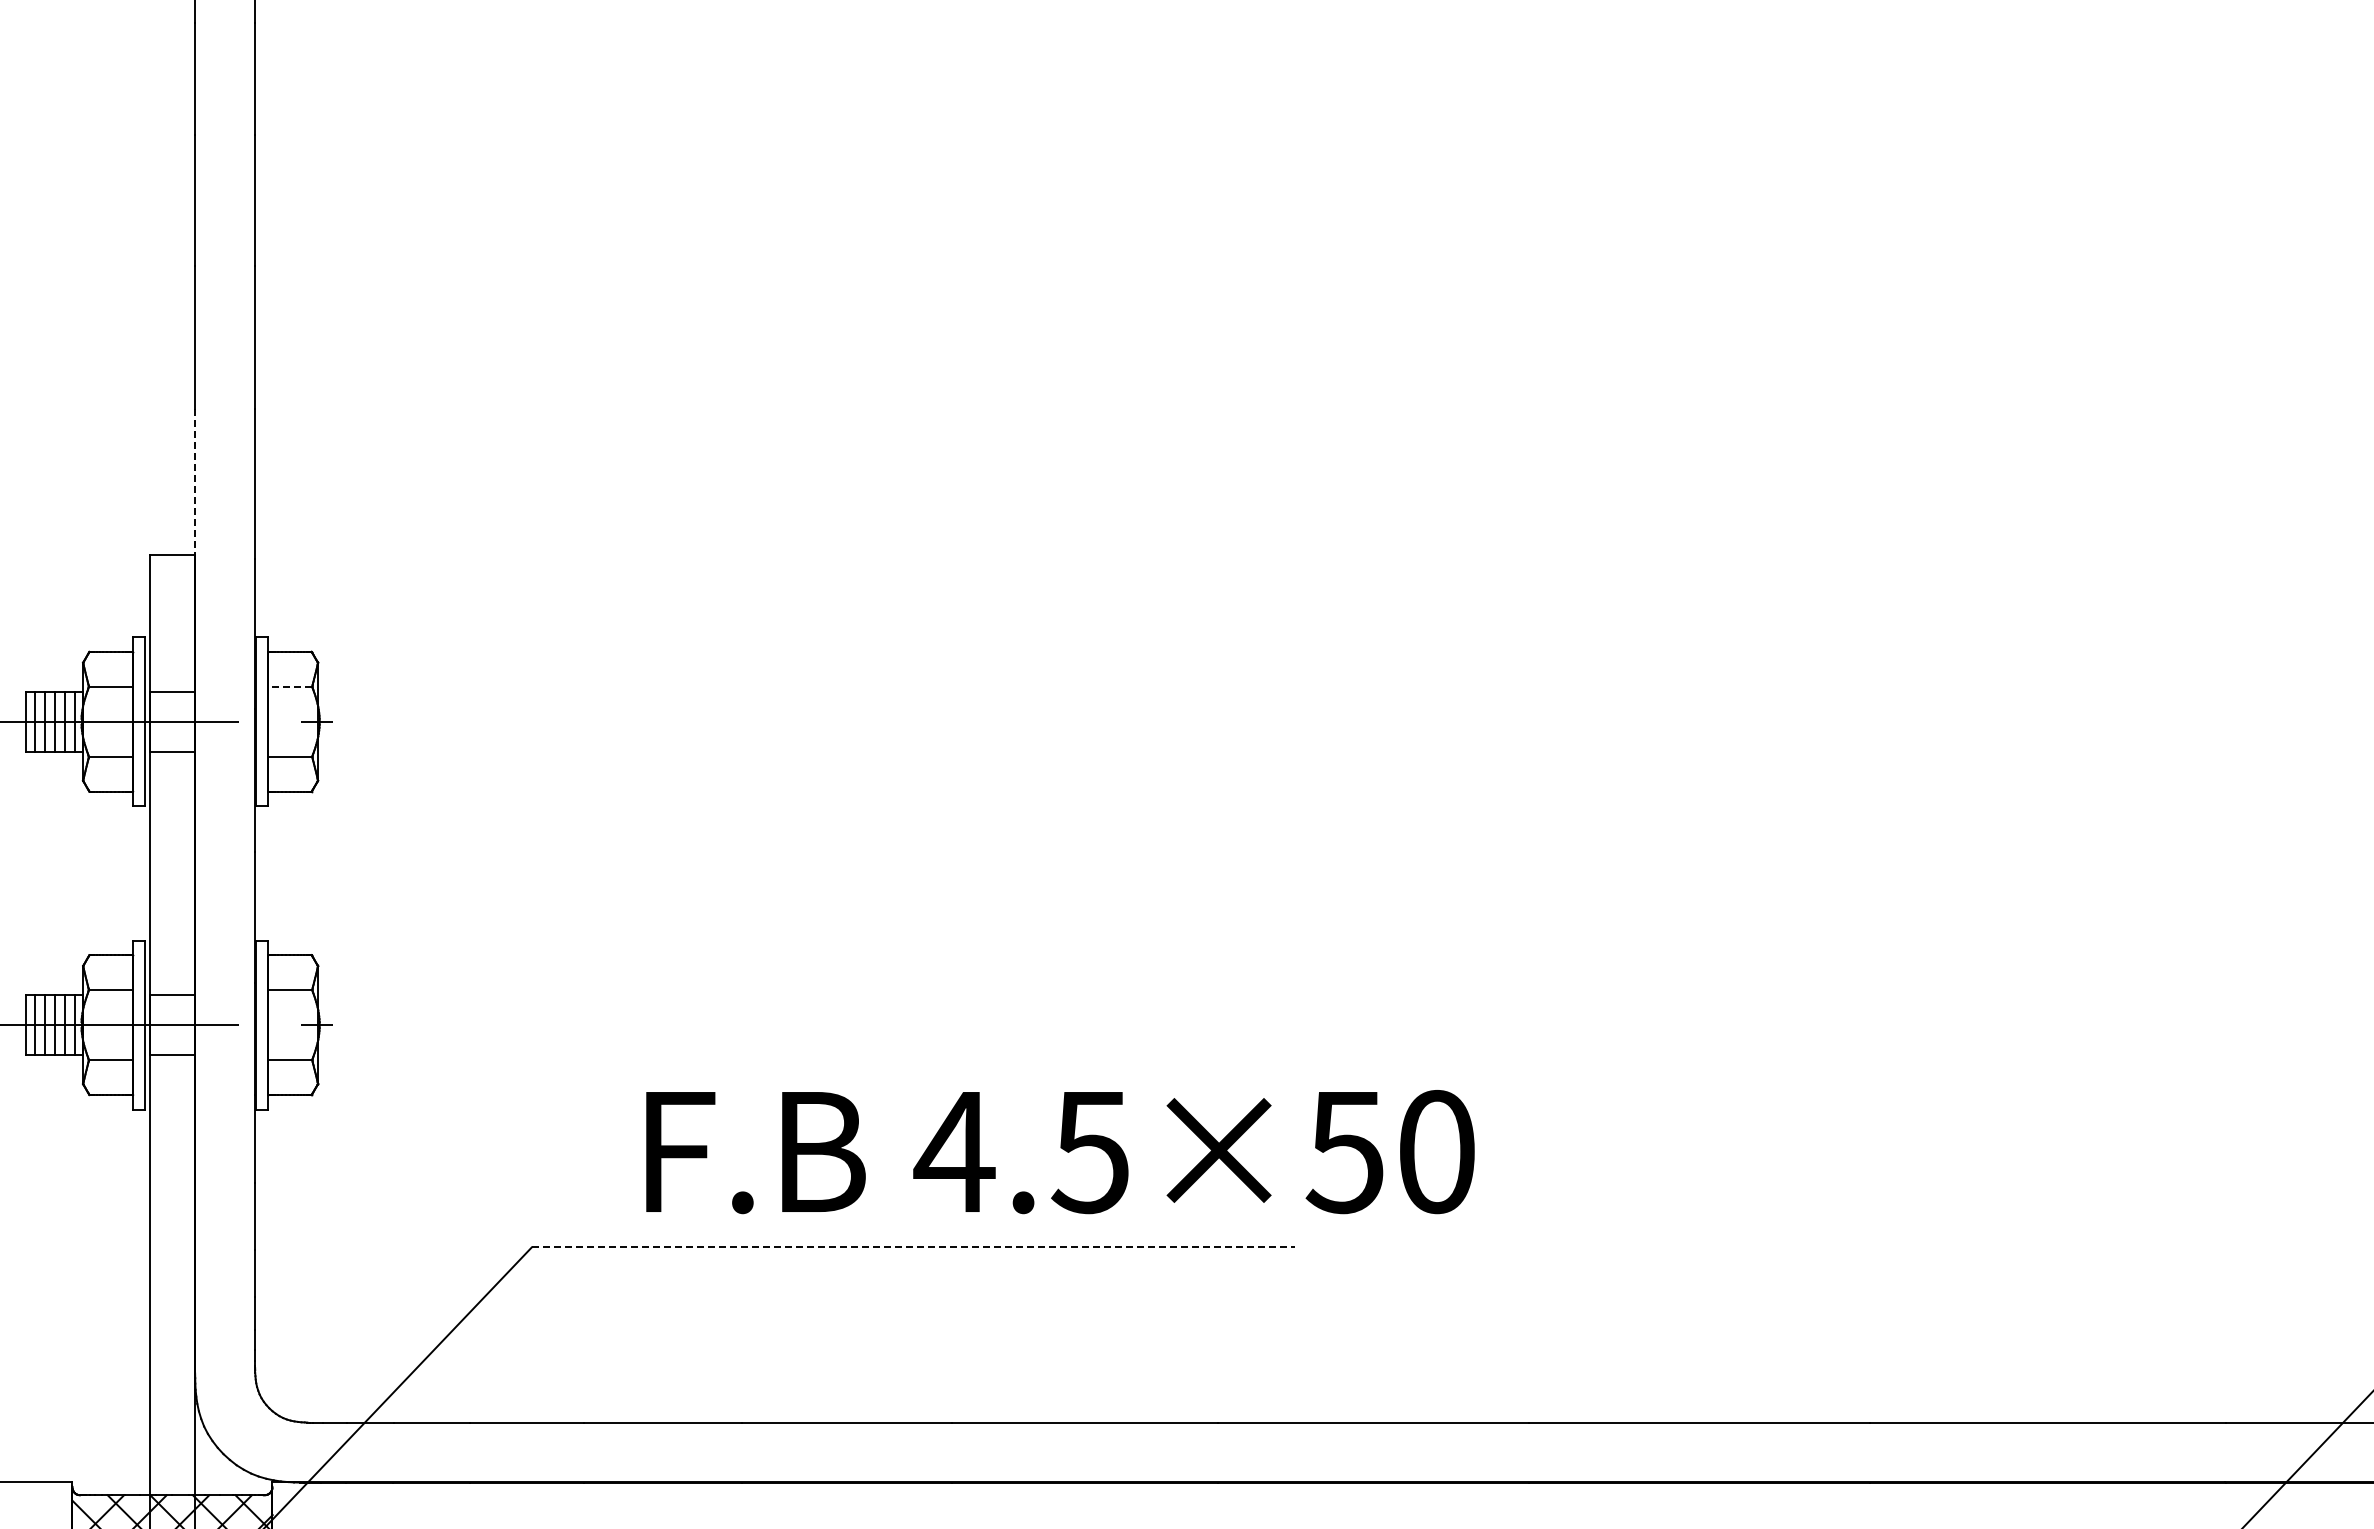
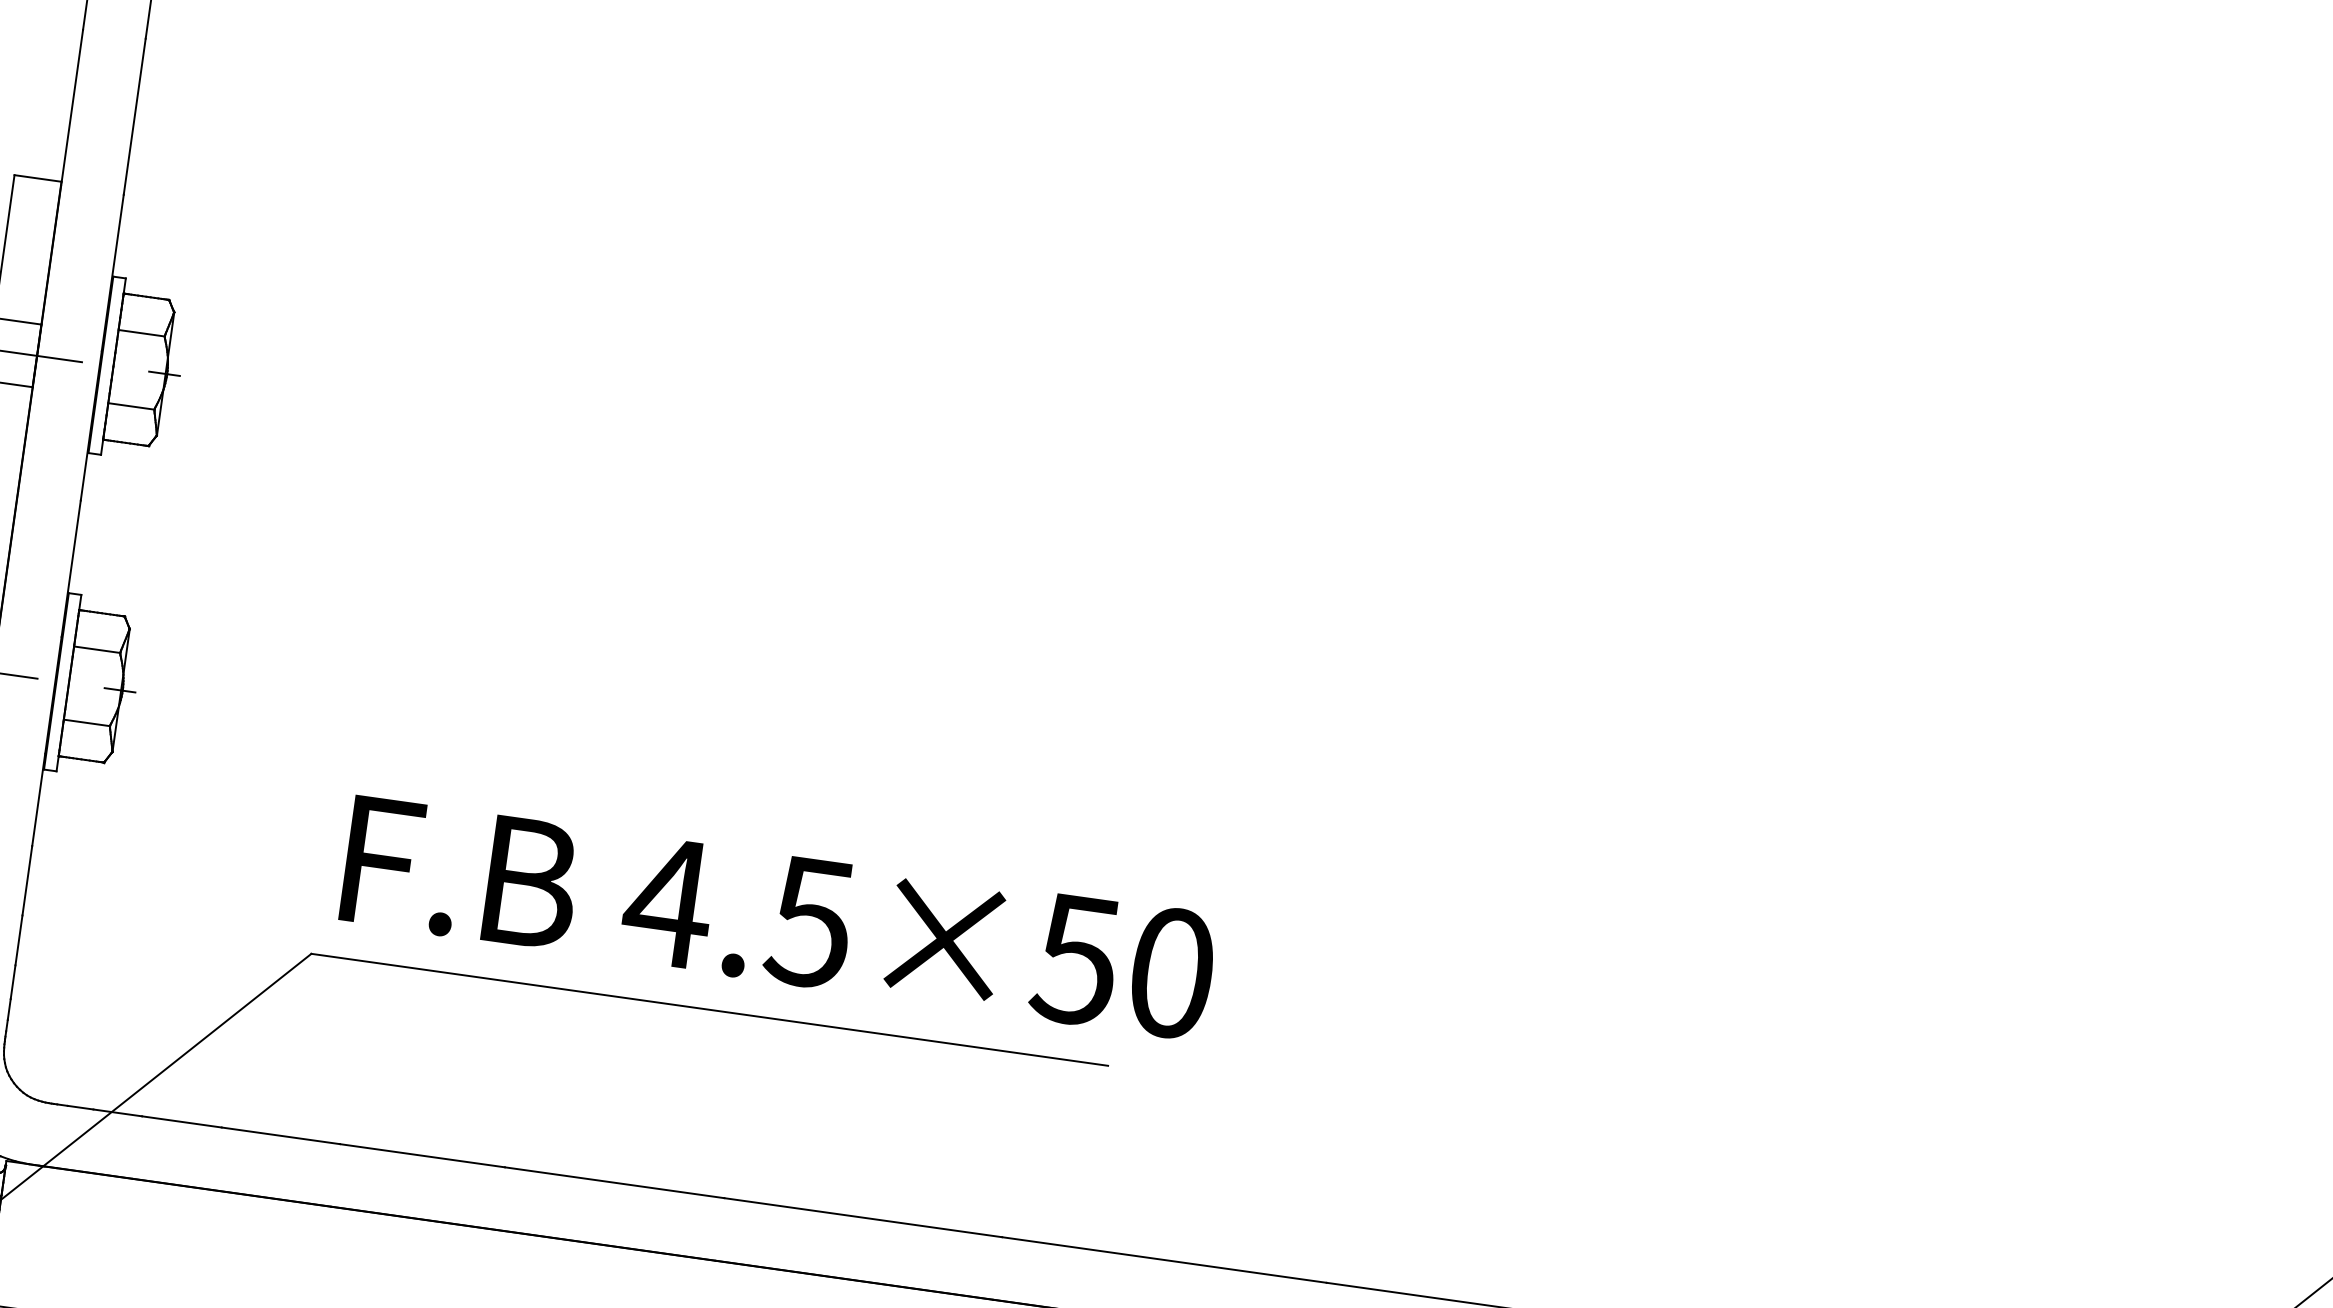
line: (195, 484) -> (72, 108), dashed -> solid
line: (289, 686) -> (140, 332), dashed -> solid
text: (1060, 1152) -> (779, 918), moved
line: (913, 1247) -> (709, 1009), dashed -> solid

